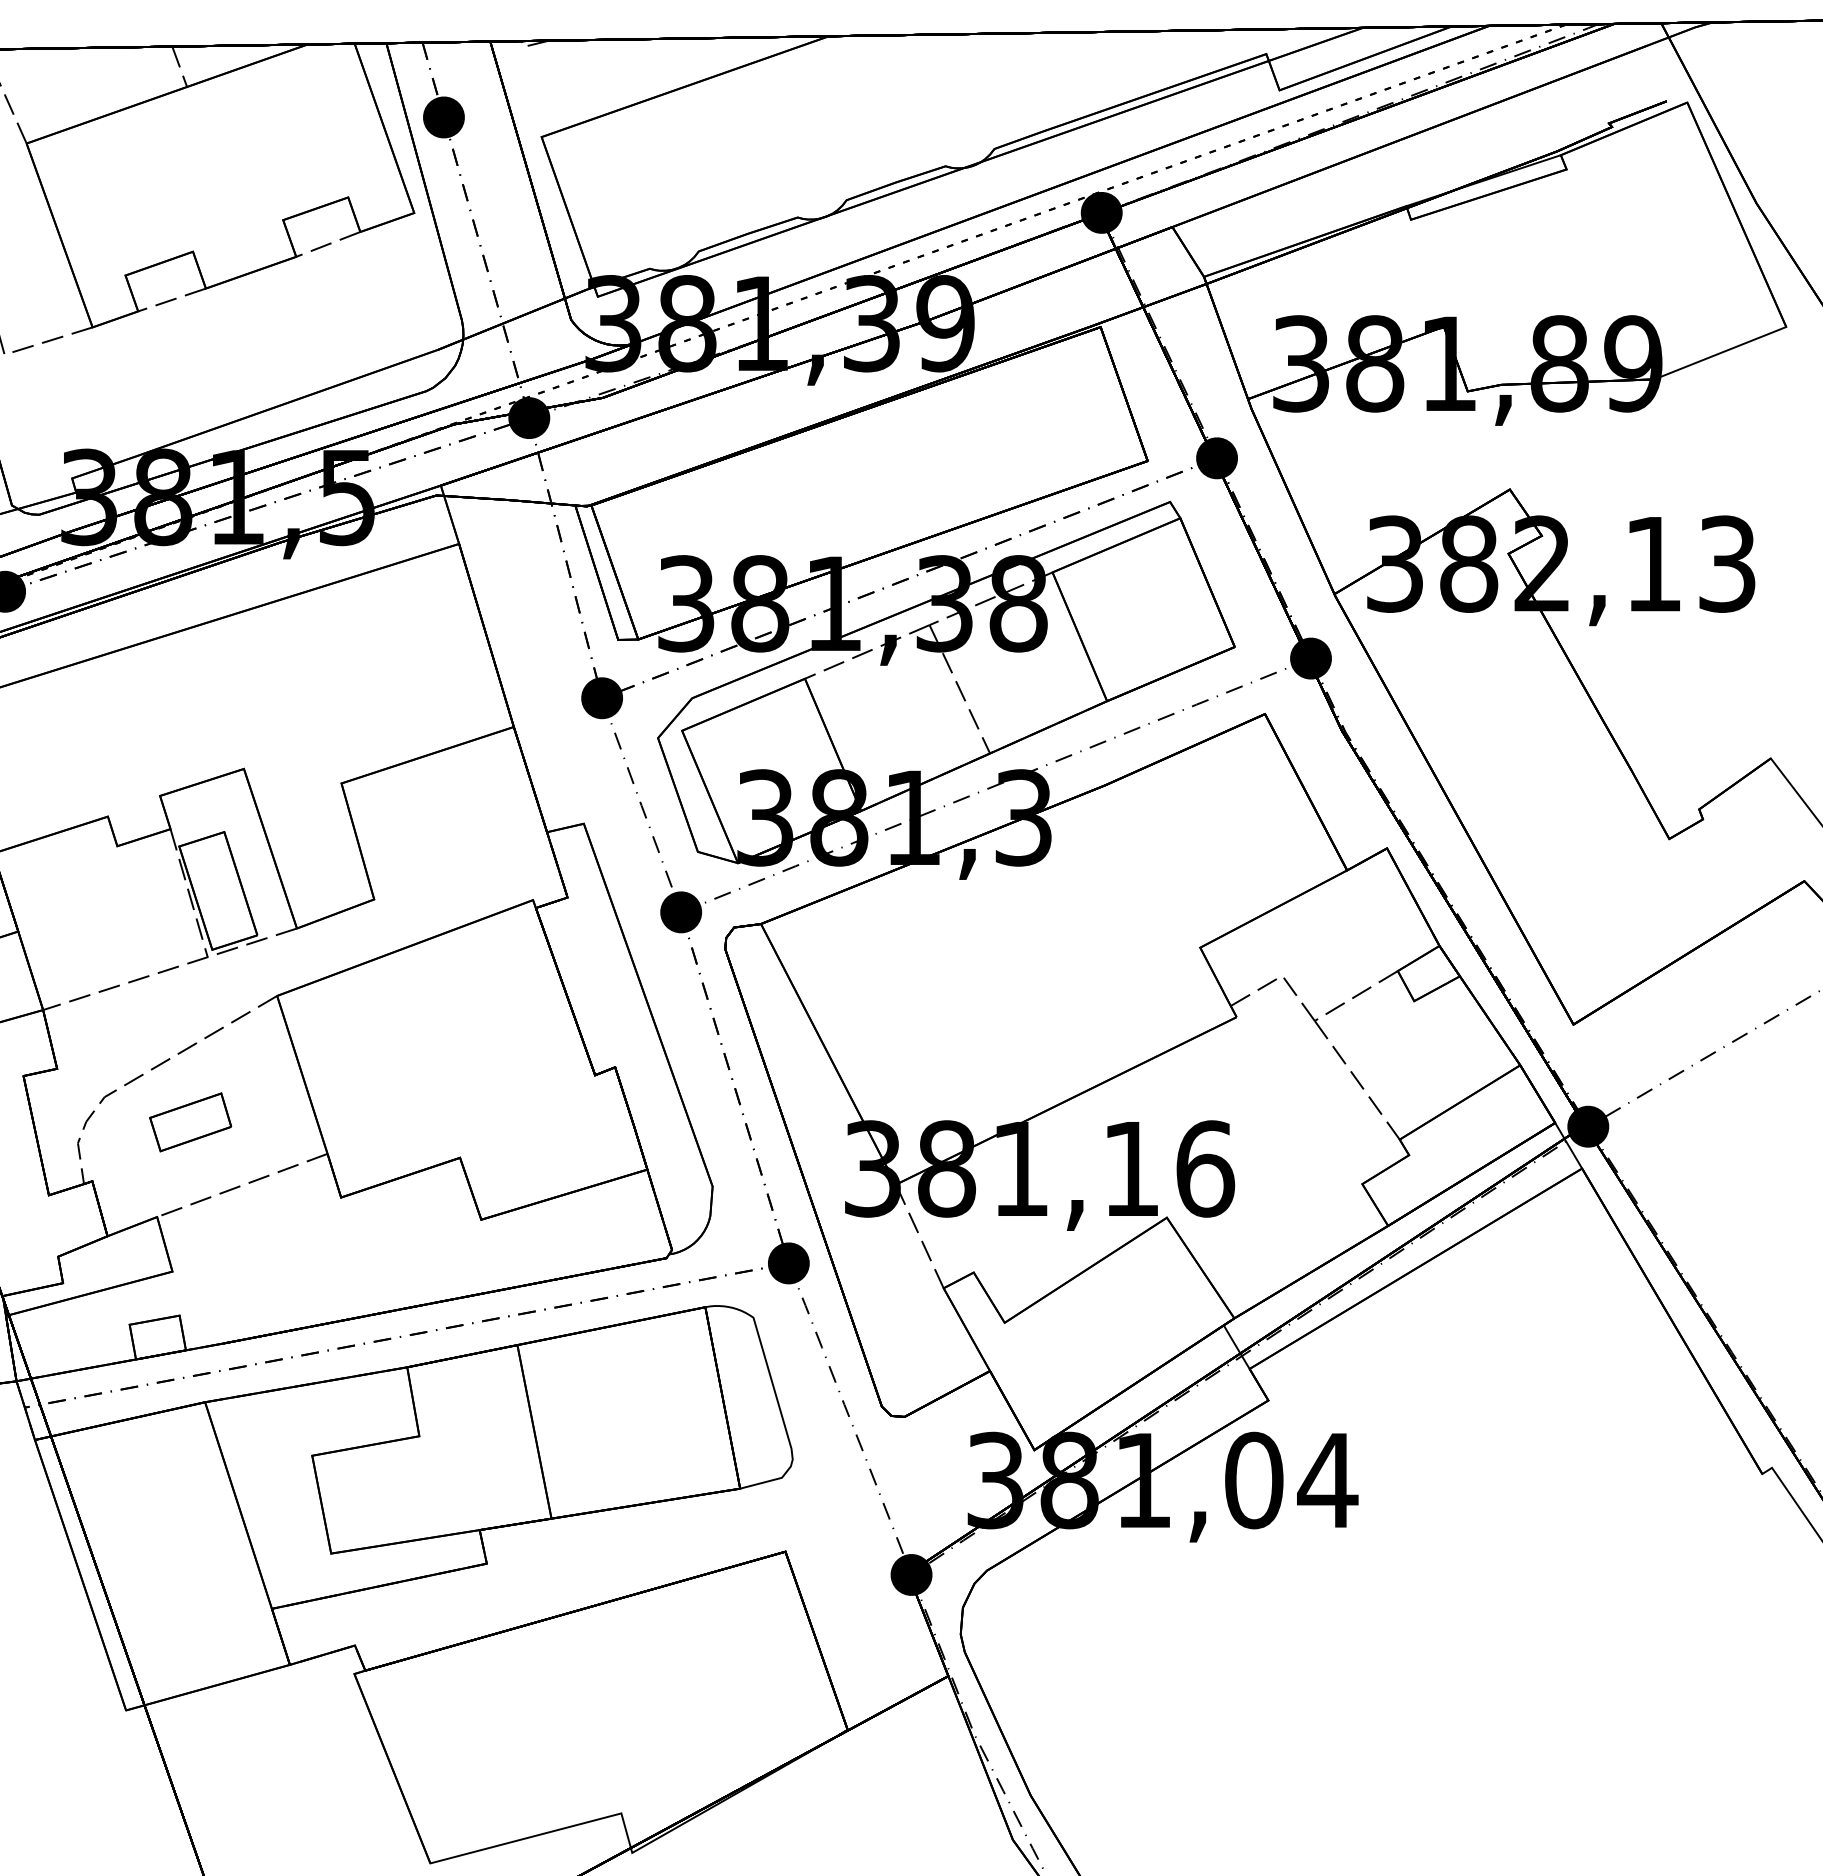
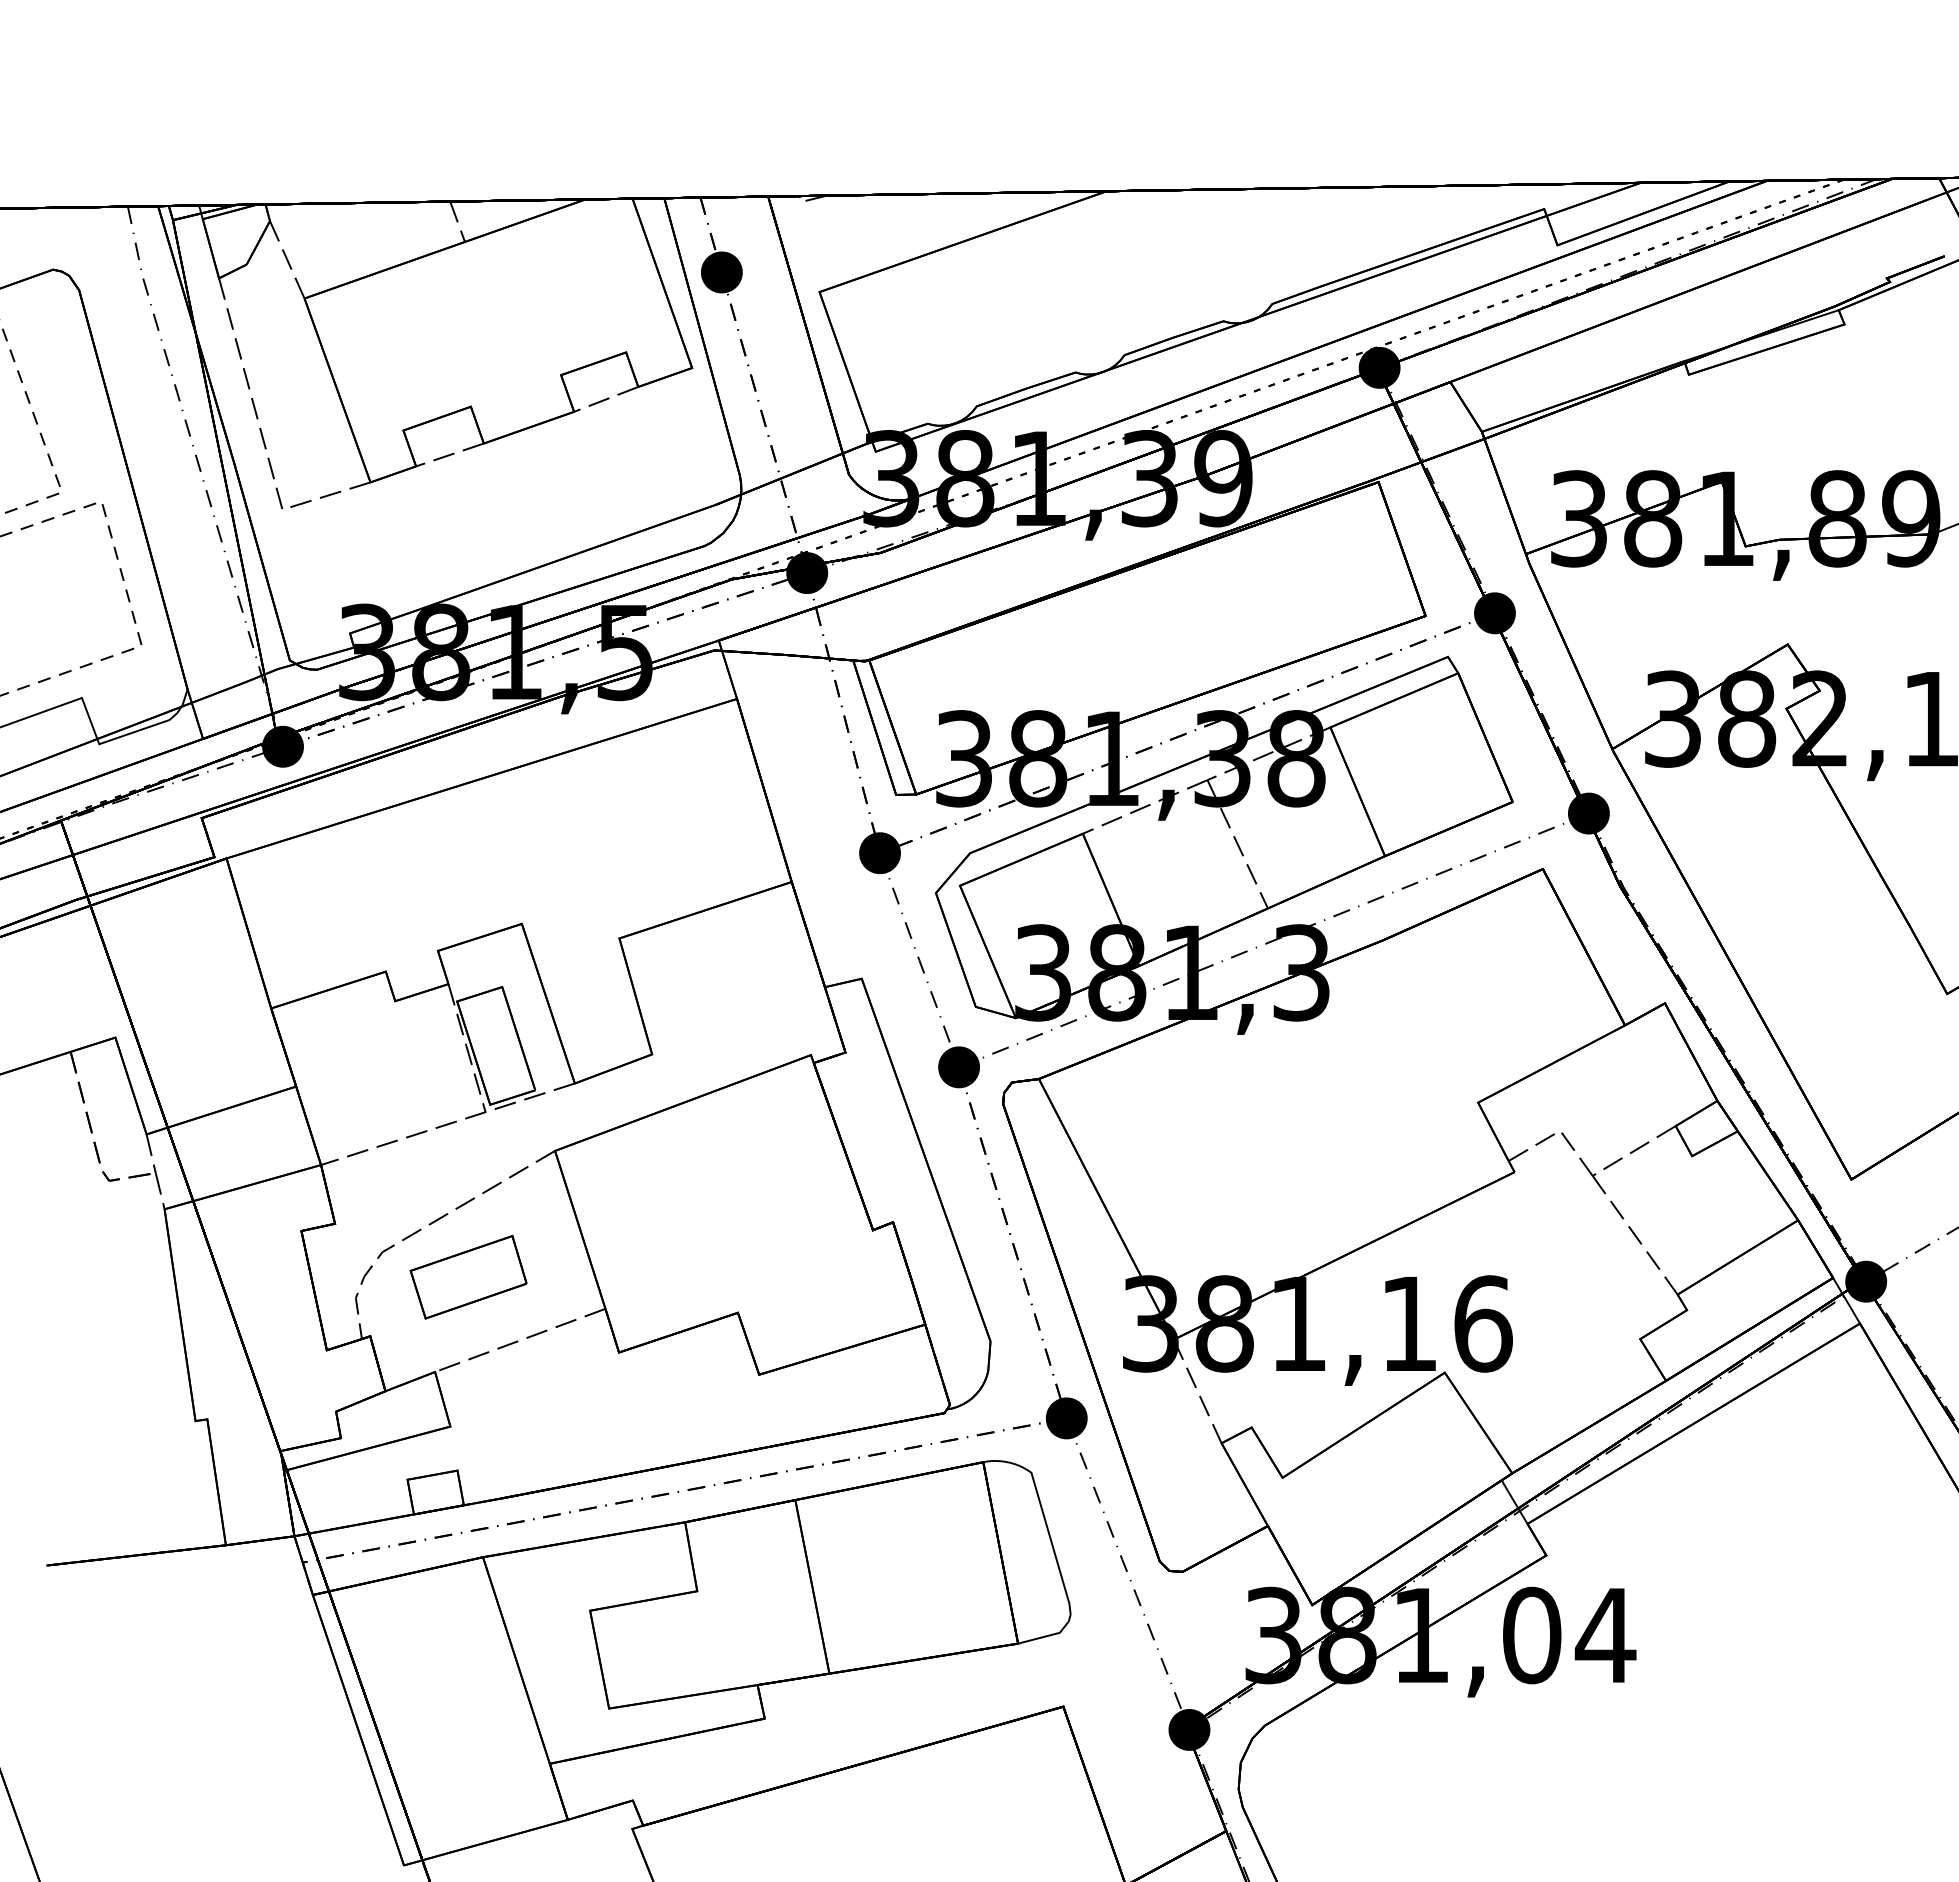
part: (190, 1122) -> (468, 1277), size x1.43

